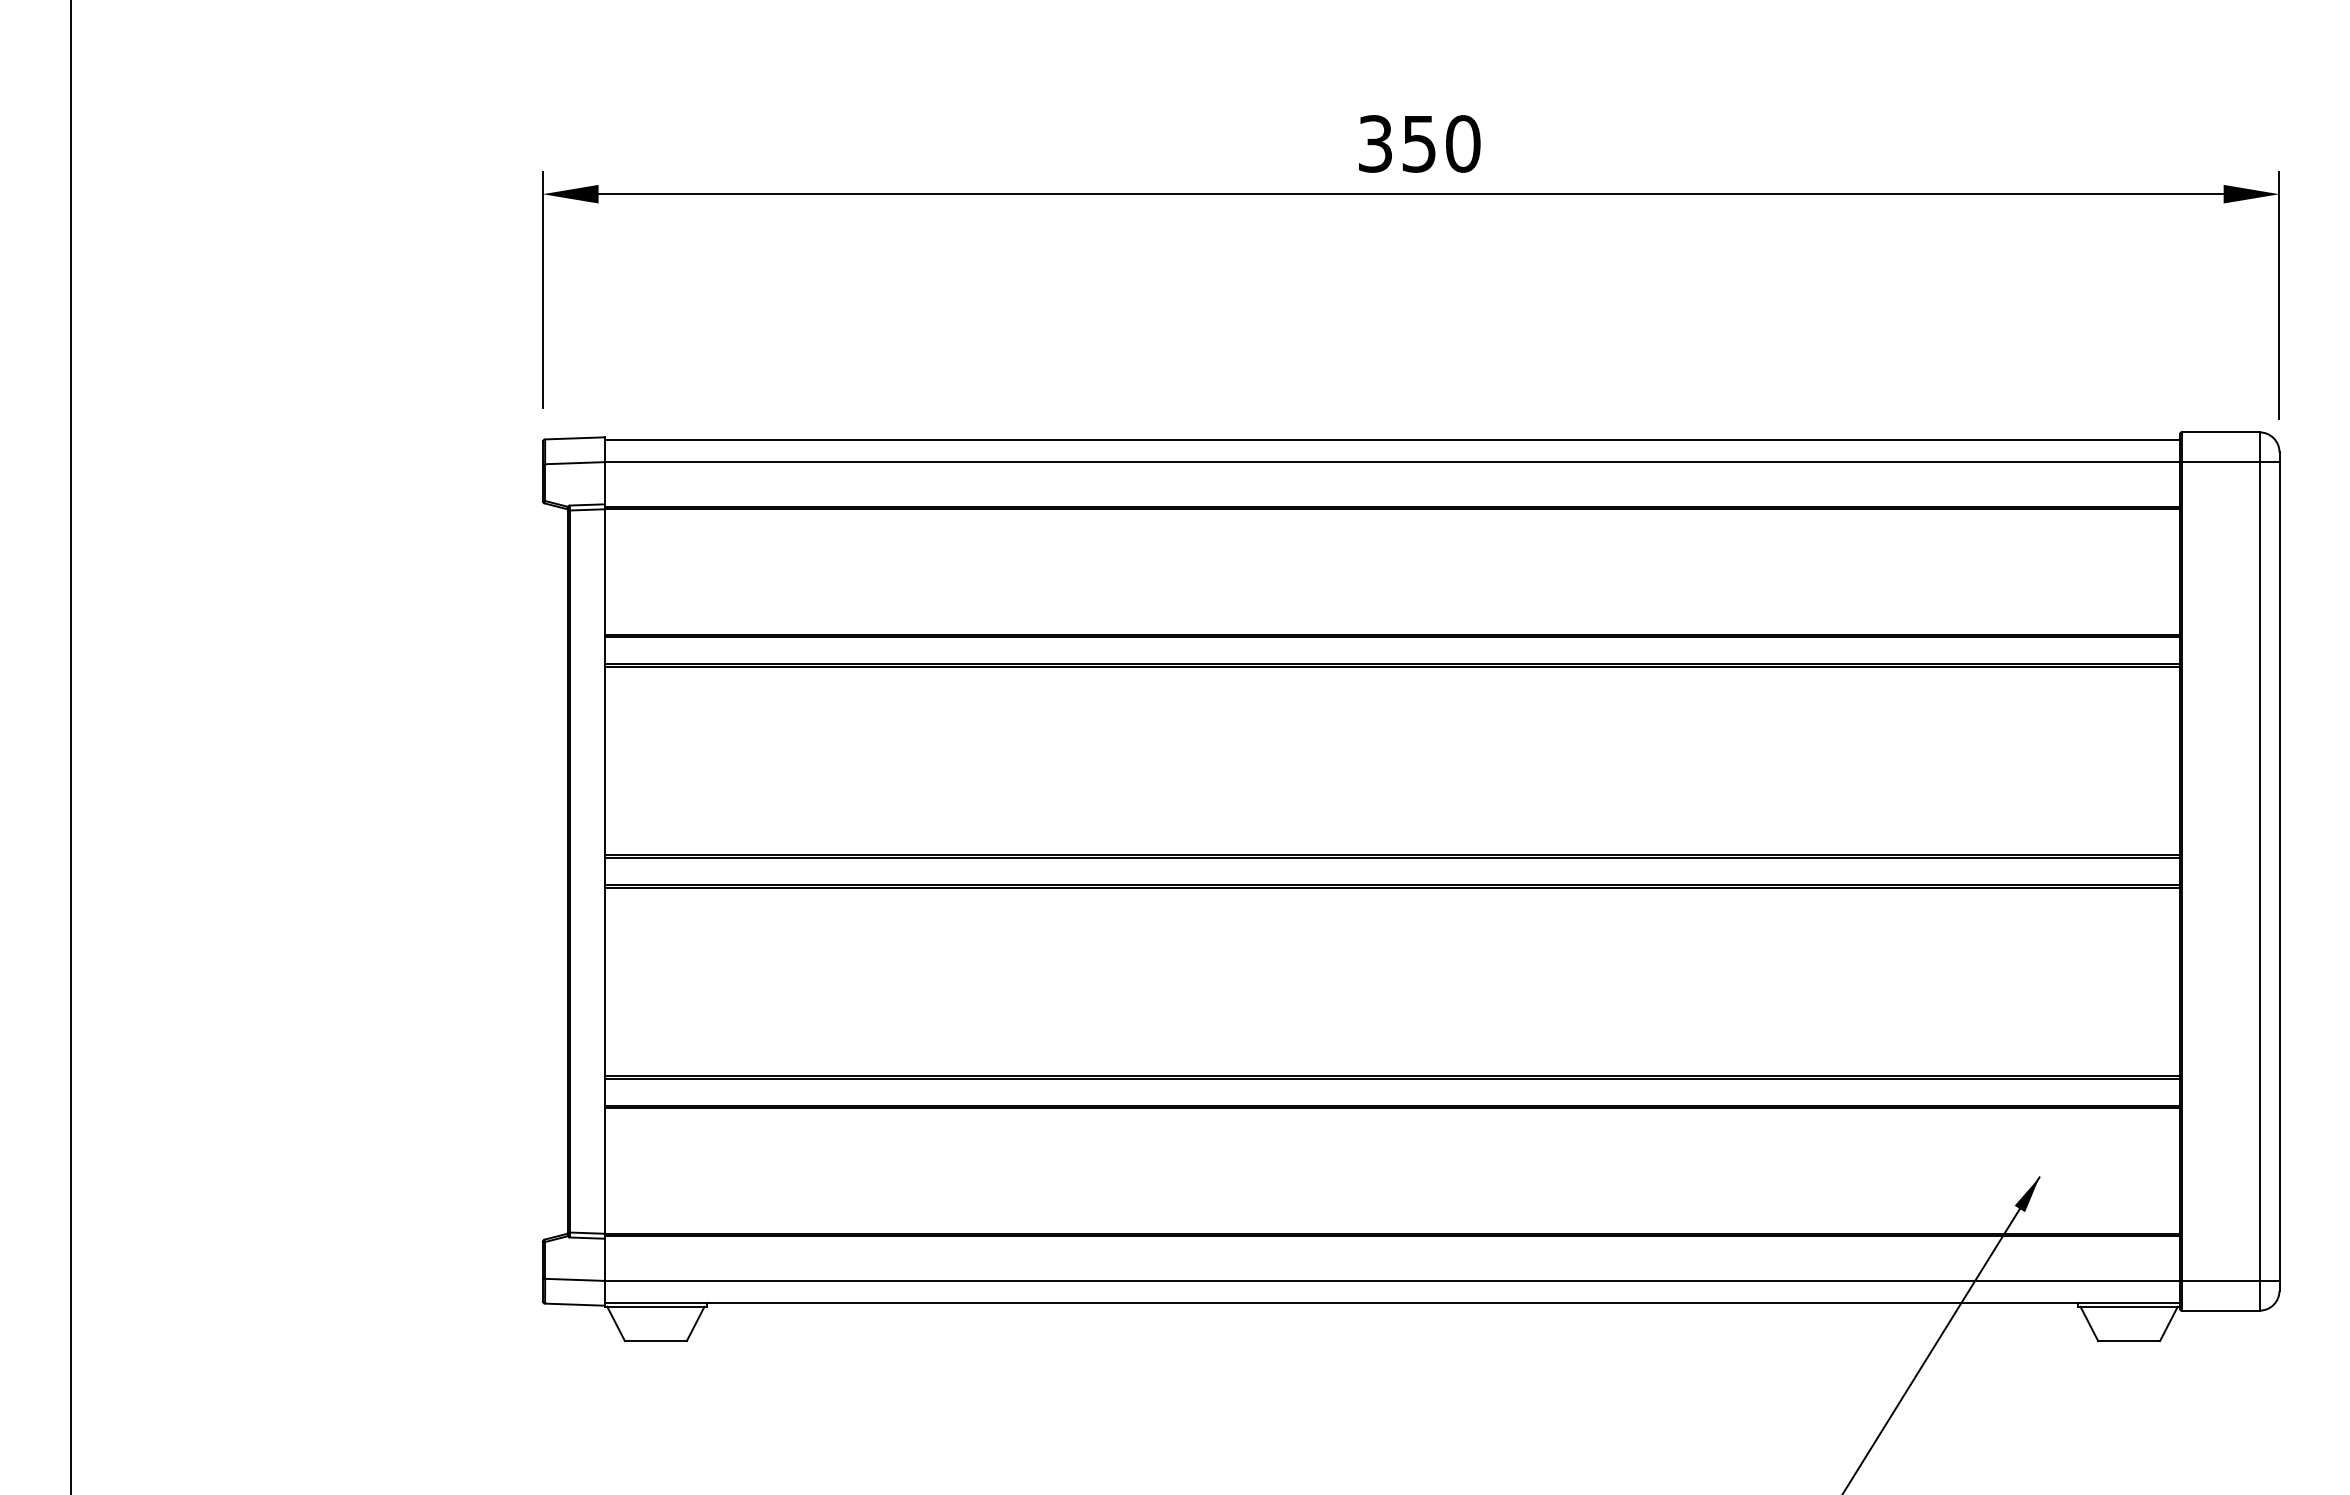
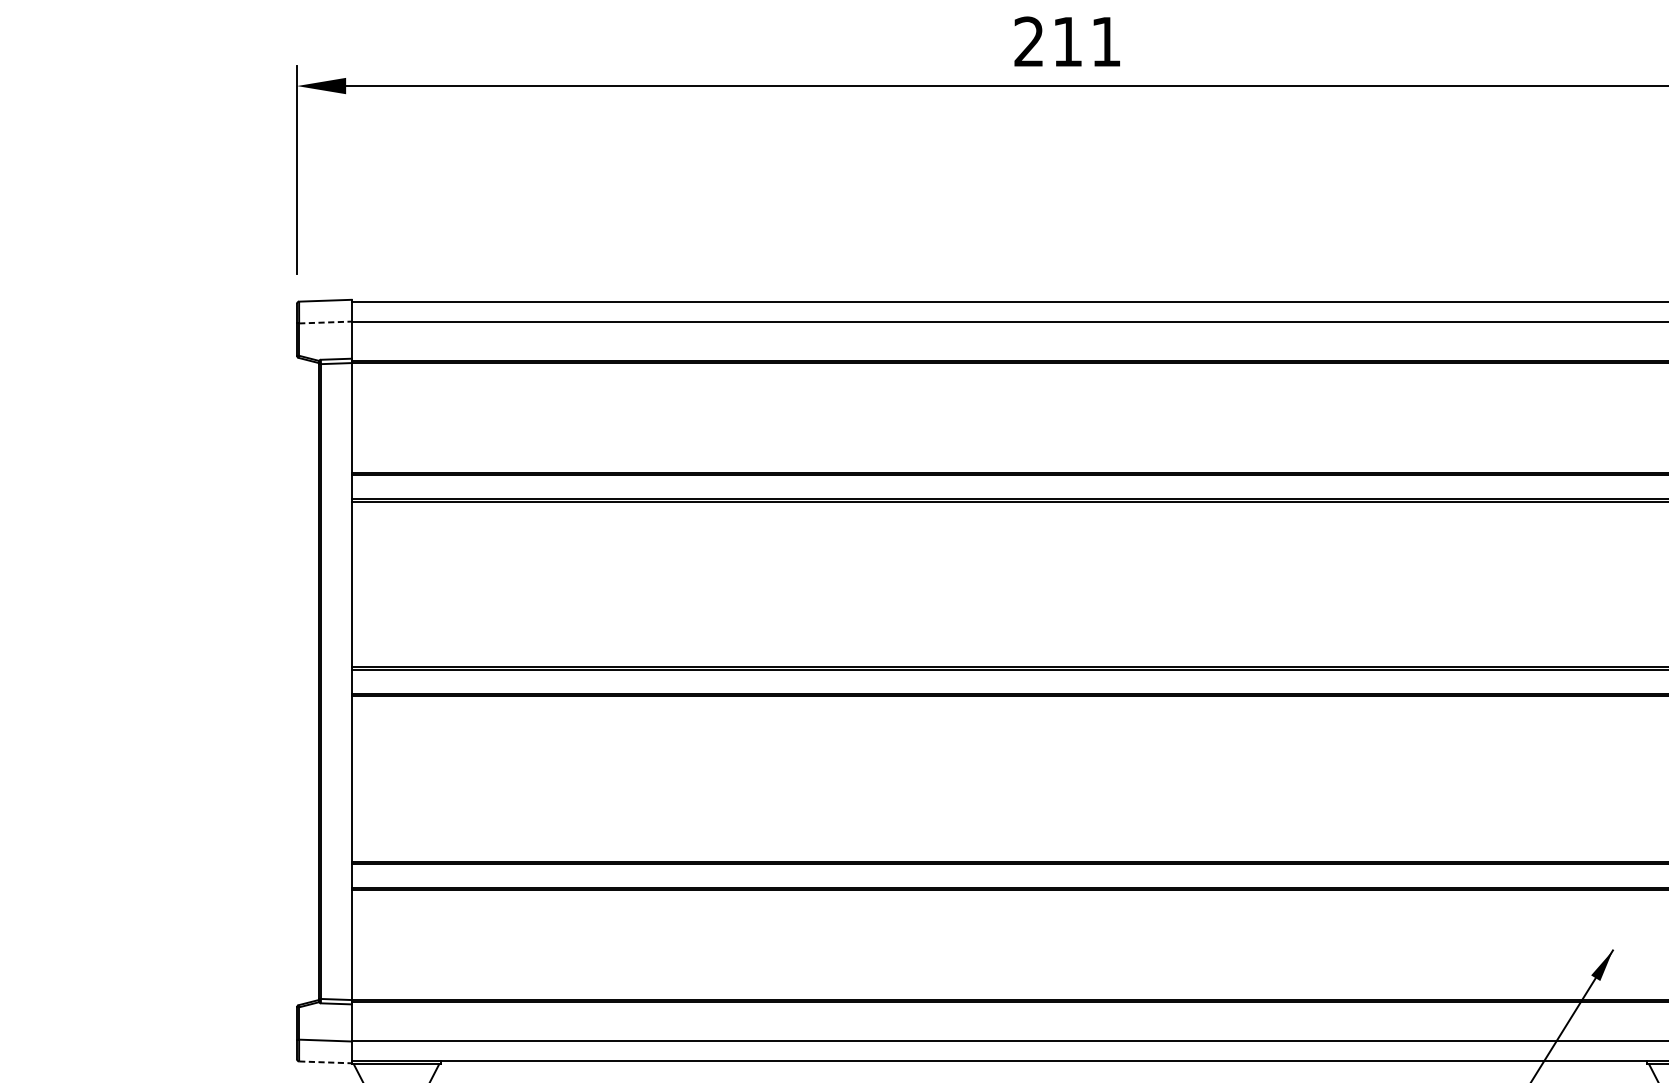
text: (1419, 143) -> (1067, 41), 350 -> 211
line: (574, 463) -> (324, 322), solid -> dashed
line: (574, 1304) -> (324, 1062), solid -> dashed

